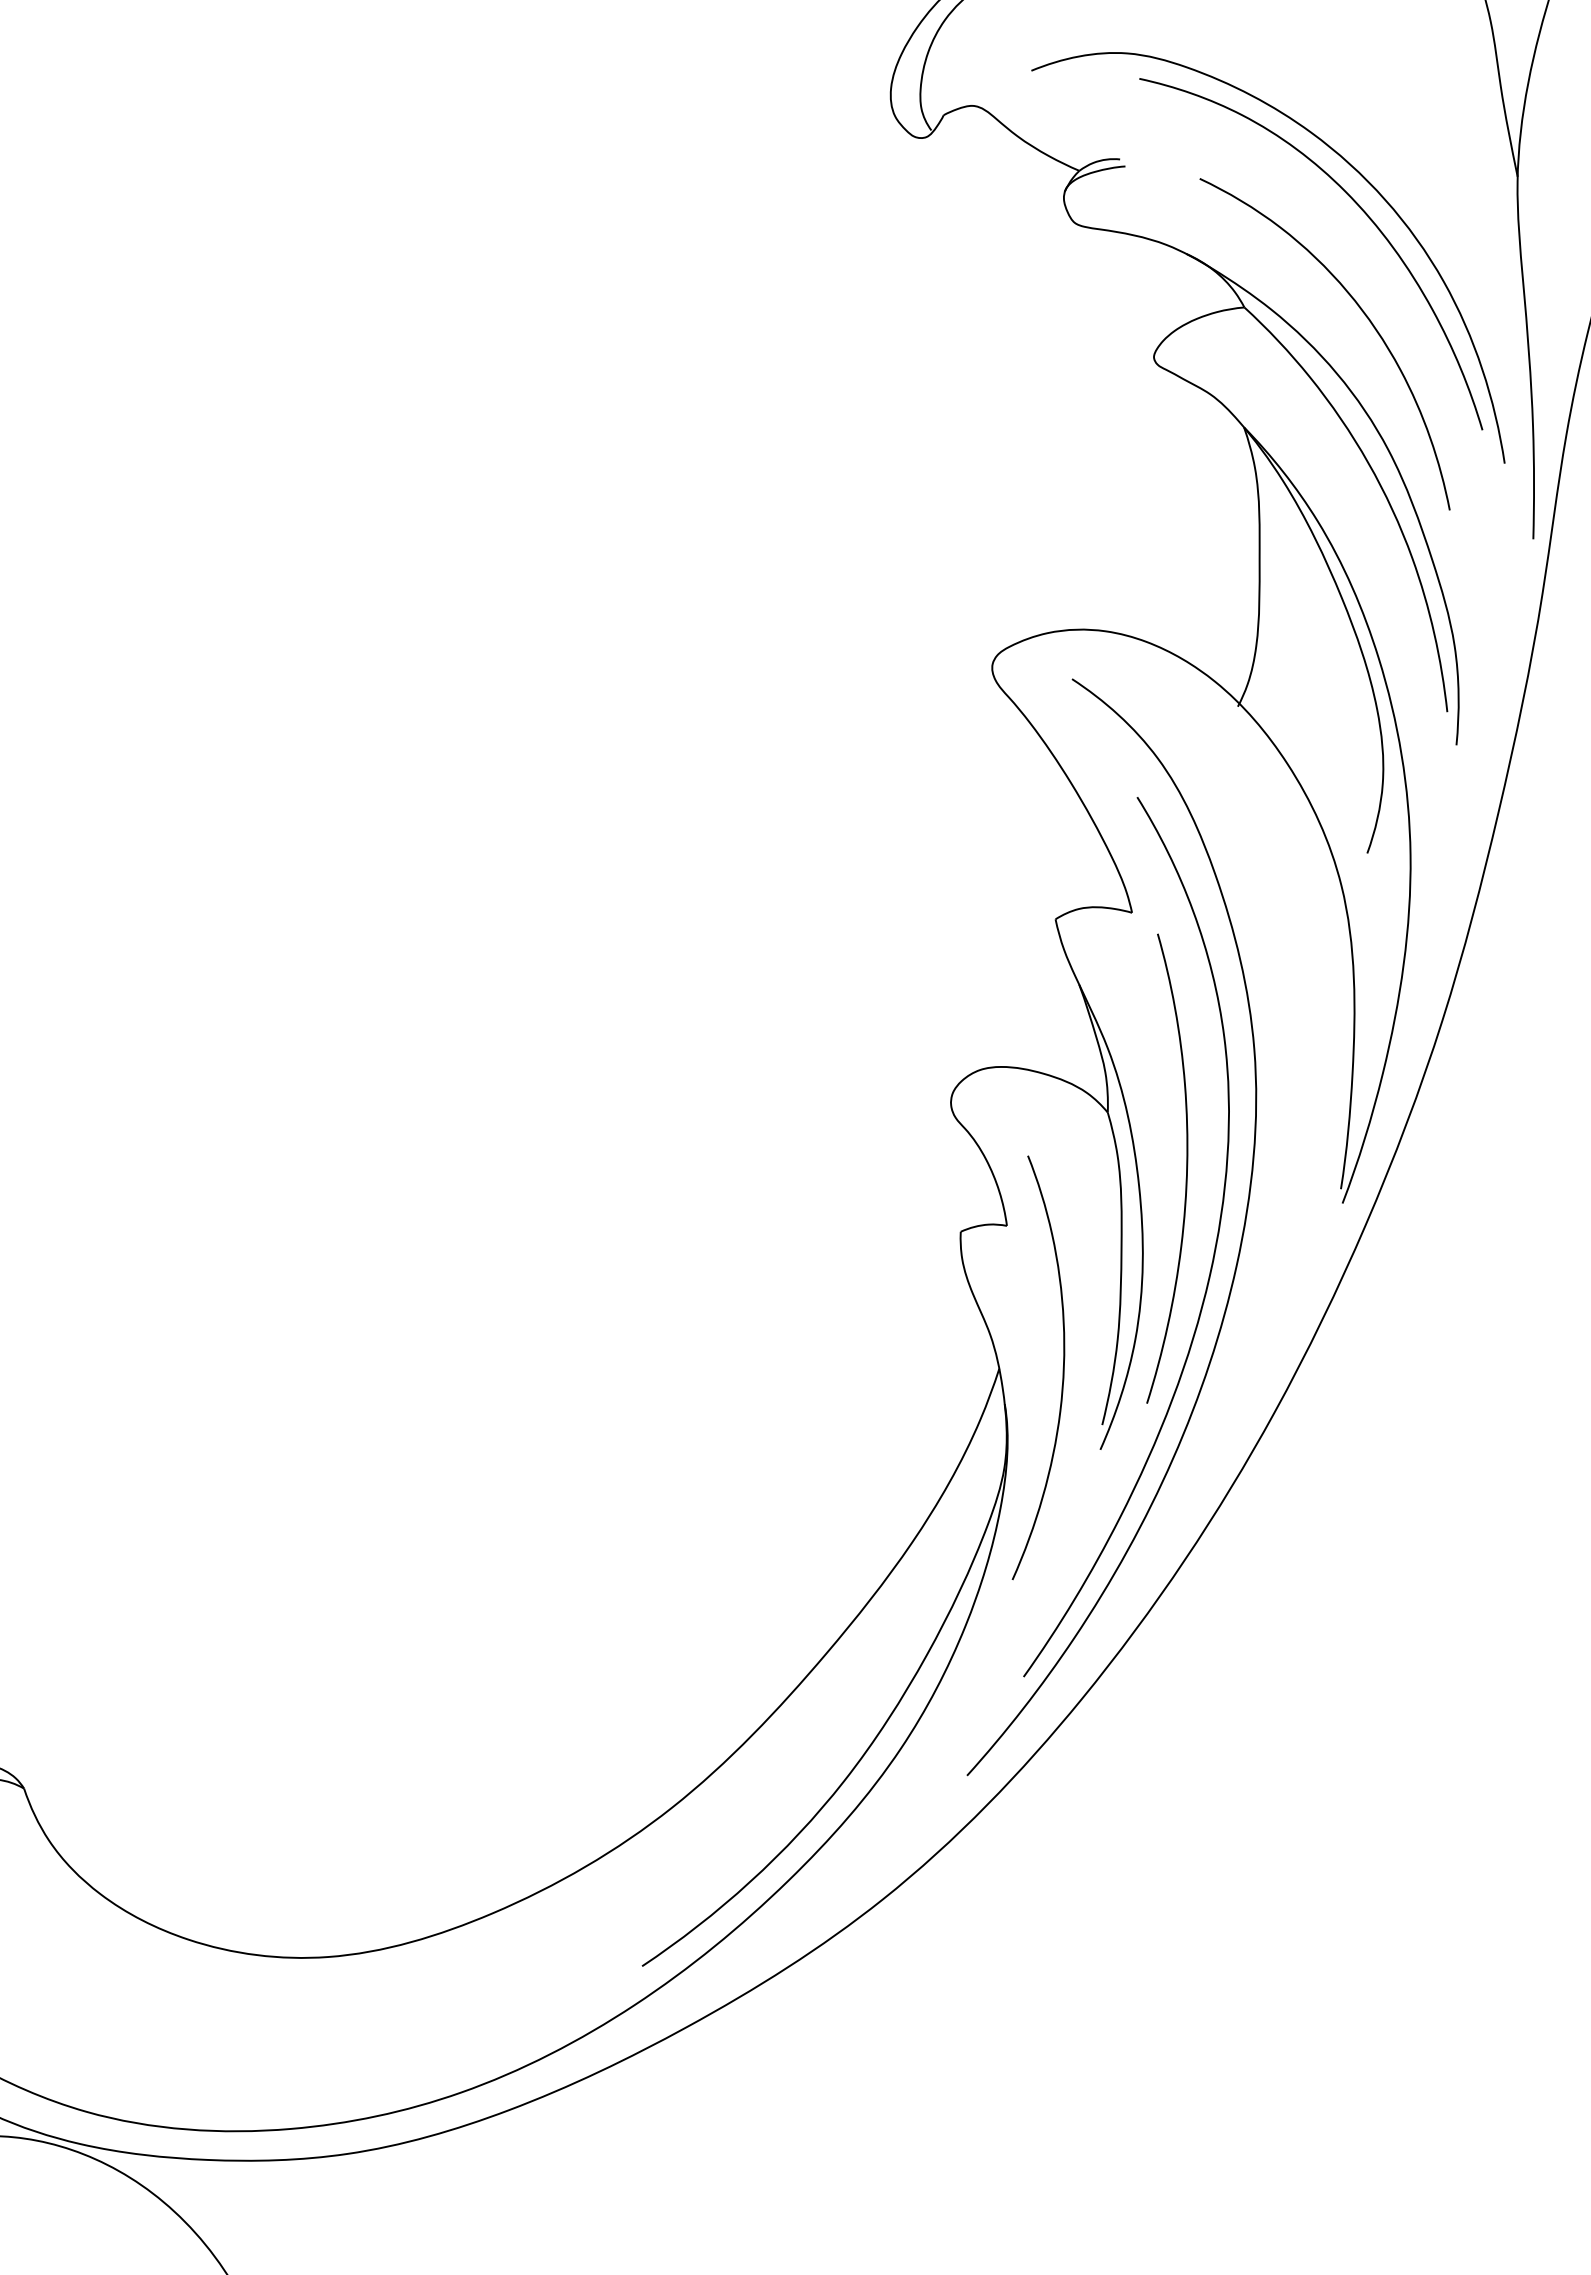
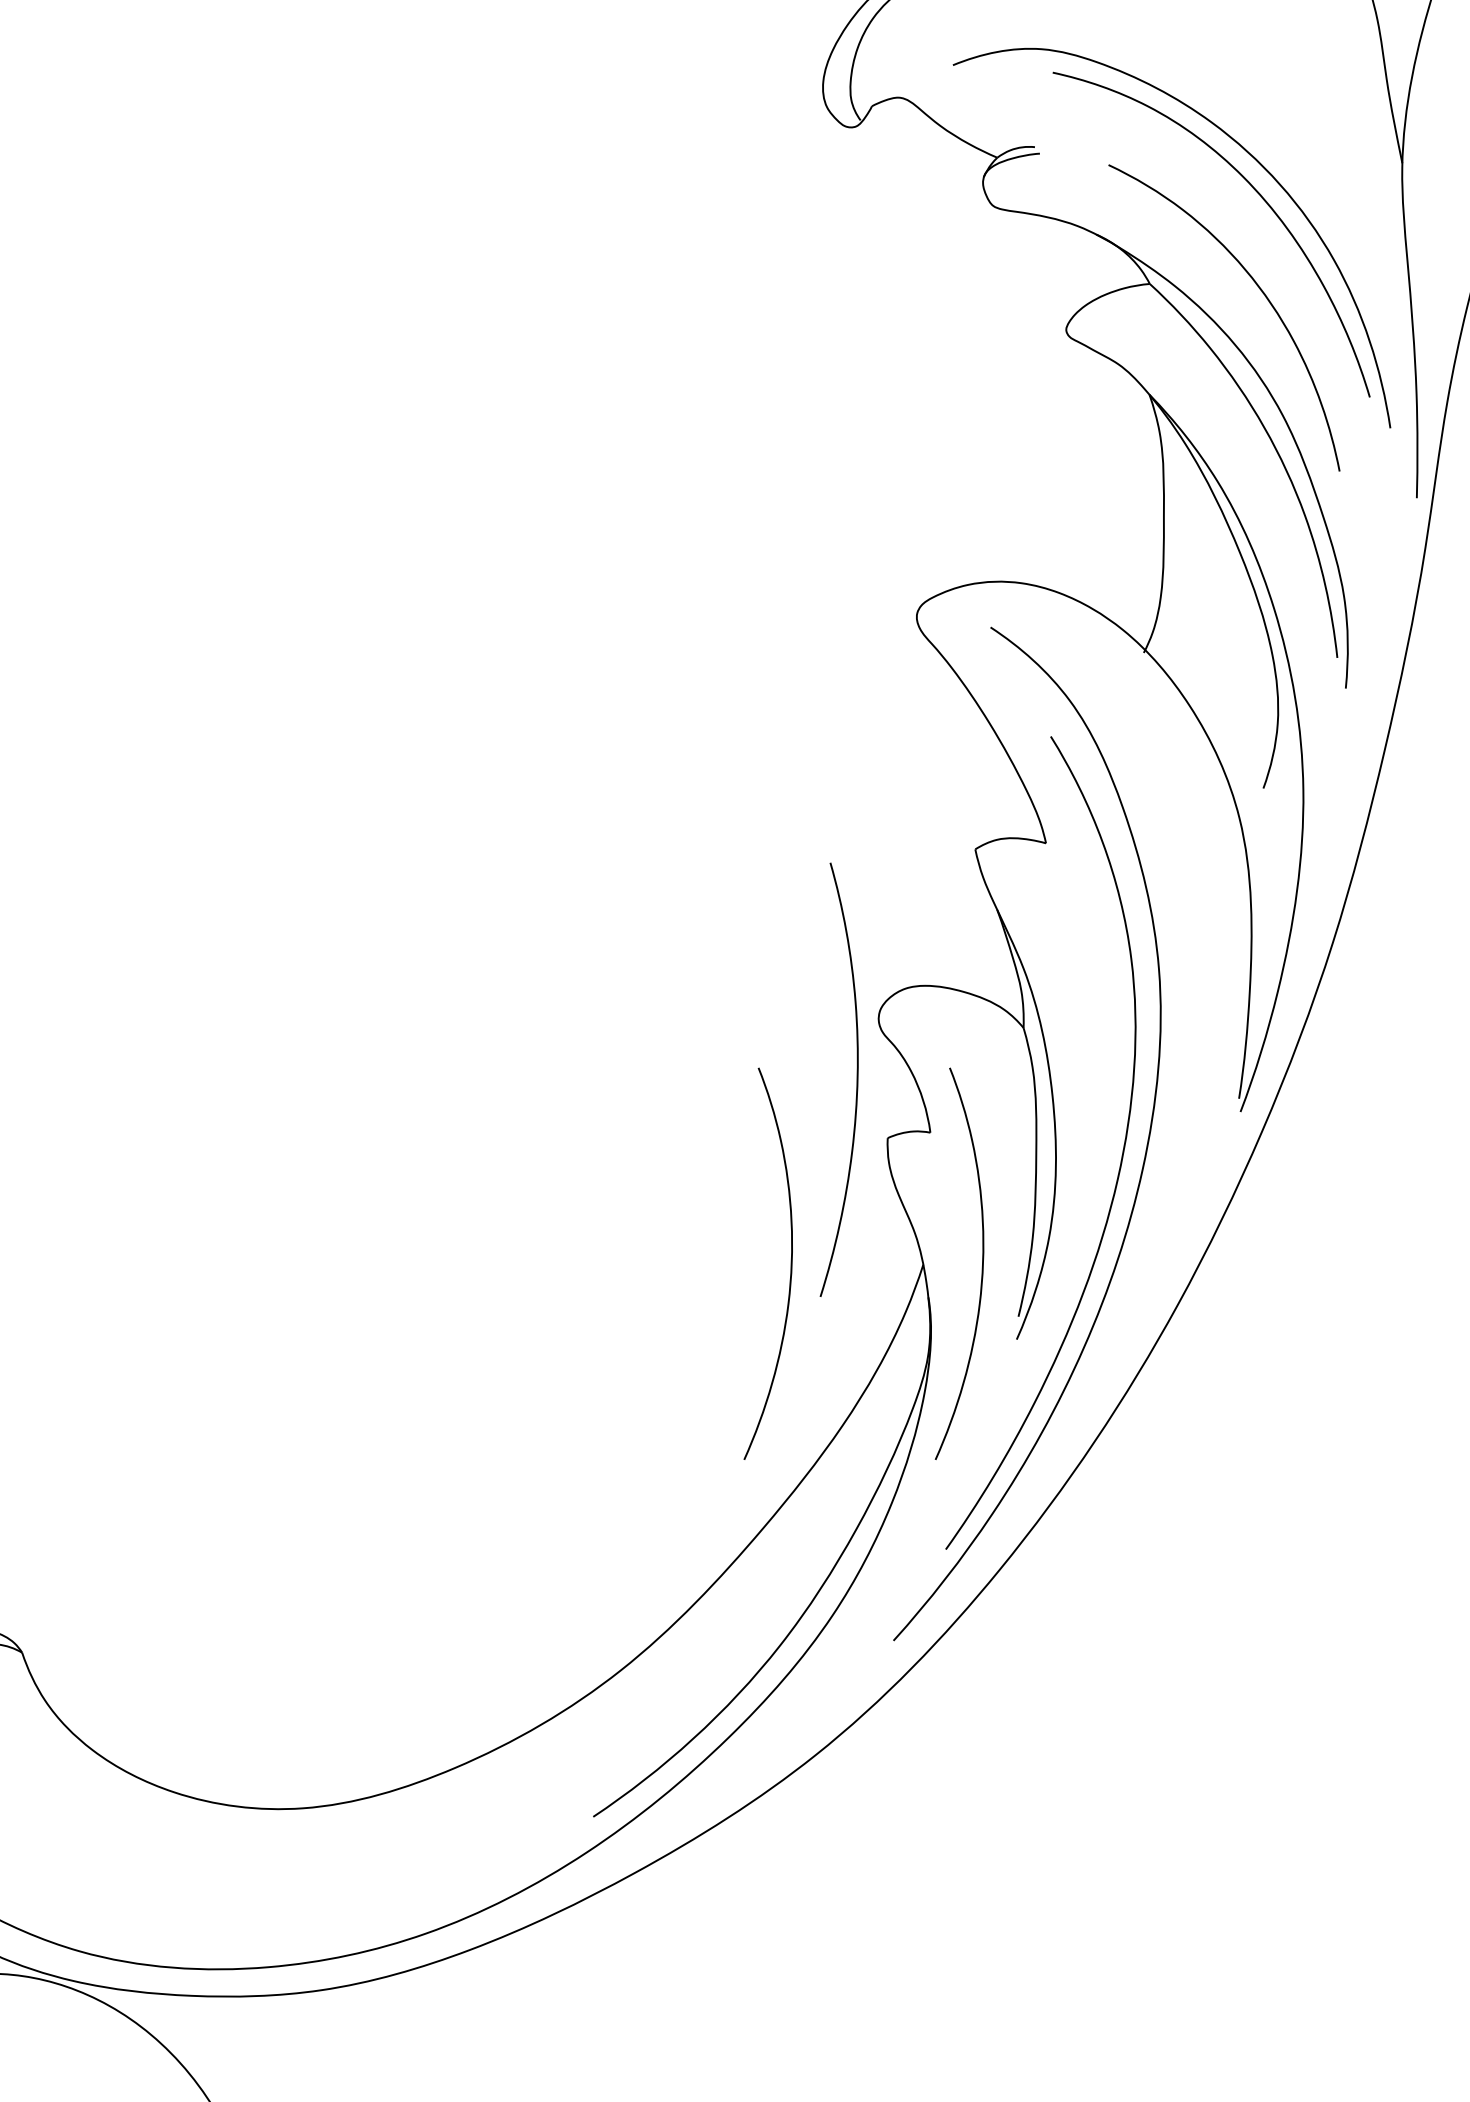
curve: (1186, 1168) -> (856, 1079), moved
curve: (855, 1368) -> (790, 1264), added

